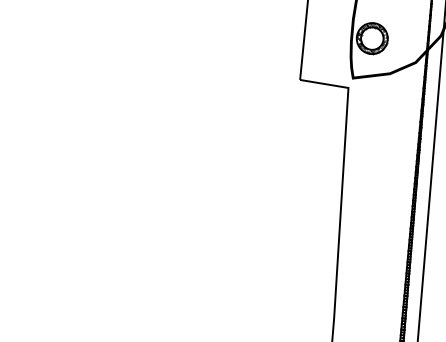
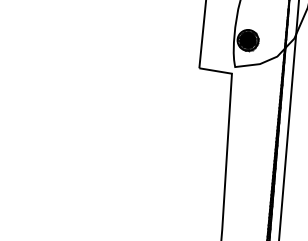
fill: (371, 38) -> (247, 40), added

